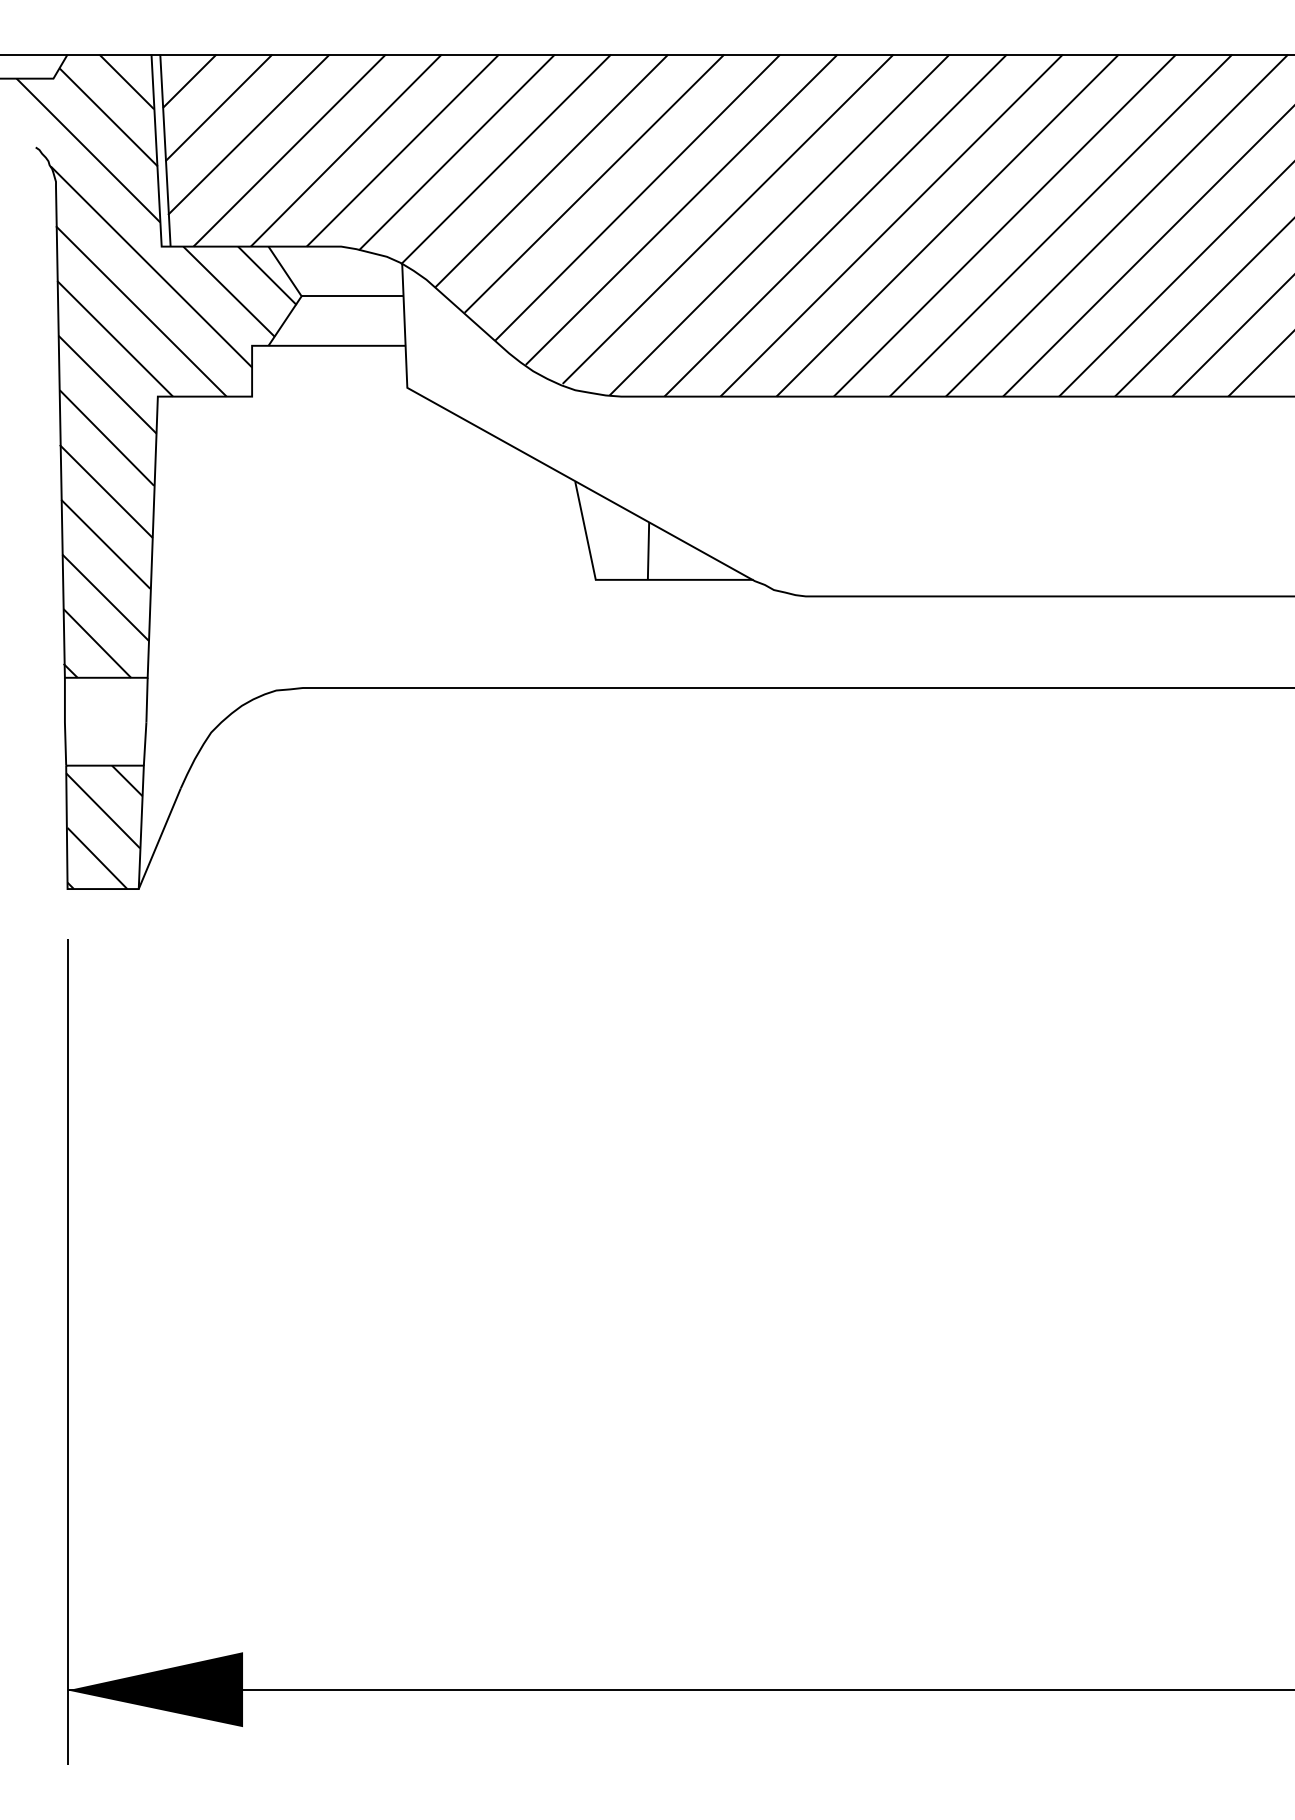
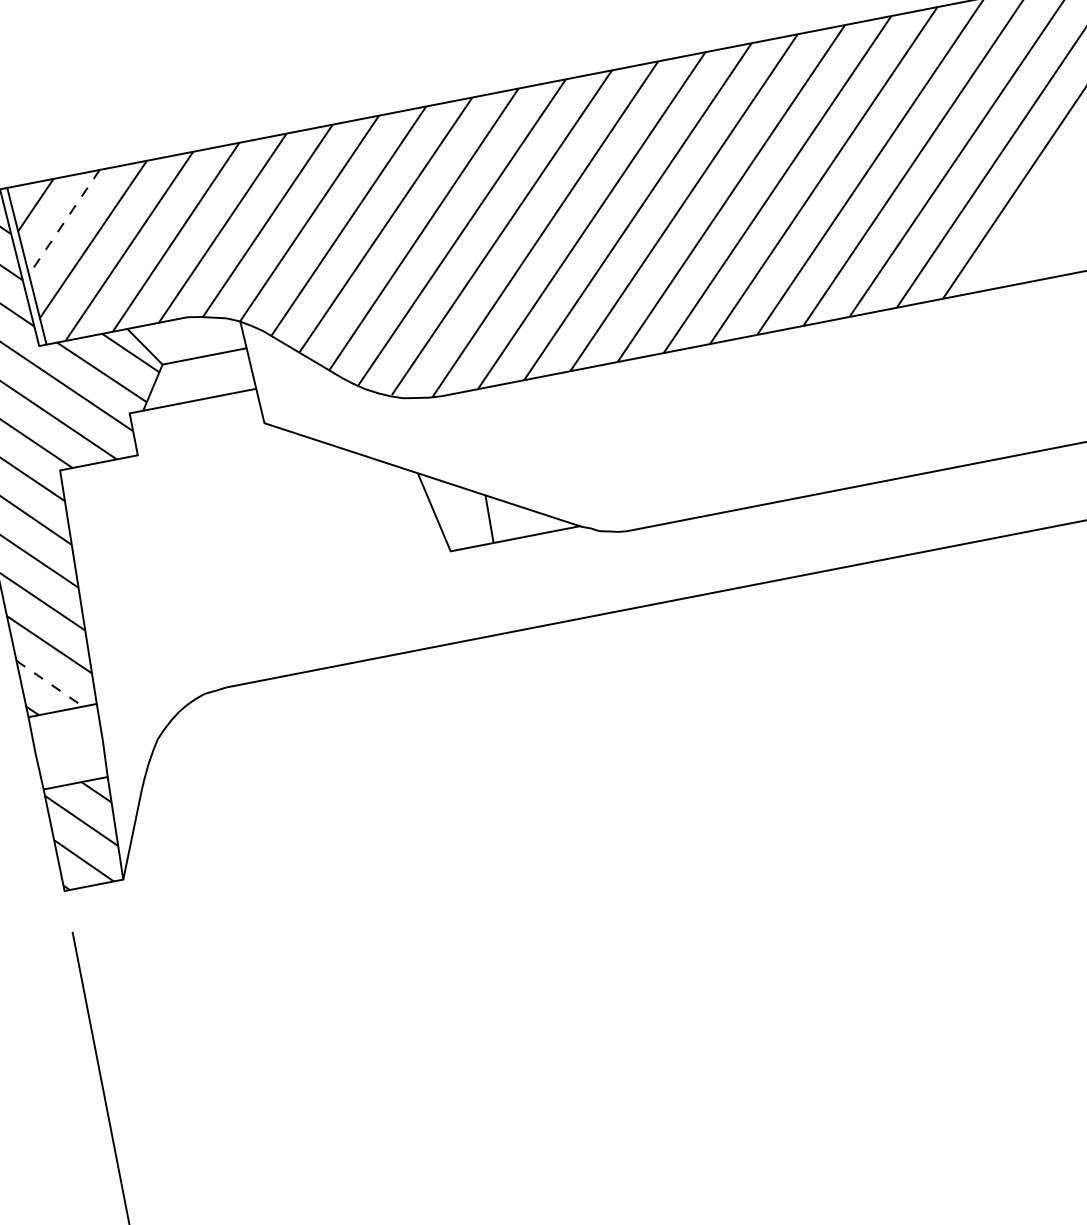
line: (218, 107) -> (63, 222), solid -> dashed
line: (97, 643) -> (49, 683), solid -> dashed

